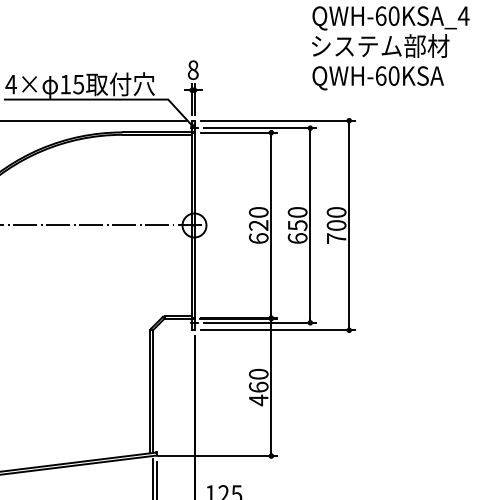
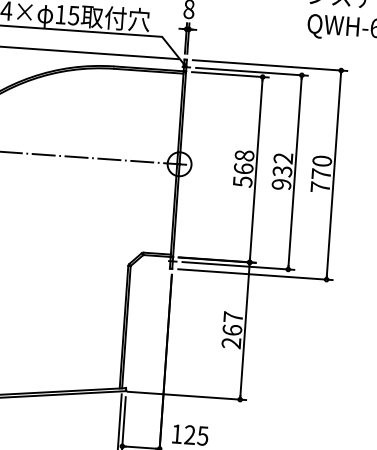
text: (258, 225) -> (243, 168), 620 -> 568
text: (297, 225) -> (282, 171), 650 -> 932
text: (336, 225) -> (321, 174), 700 -> 770
text: (258, 387) -> (232, 330), 460 -> 267

